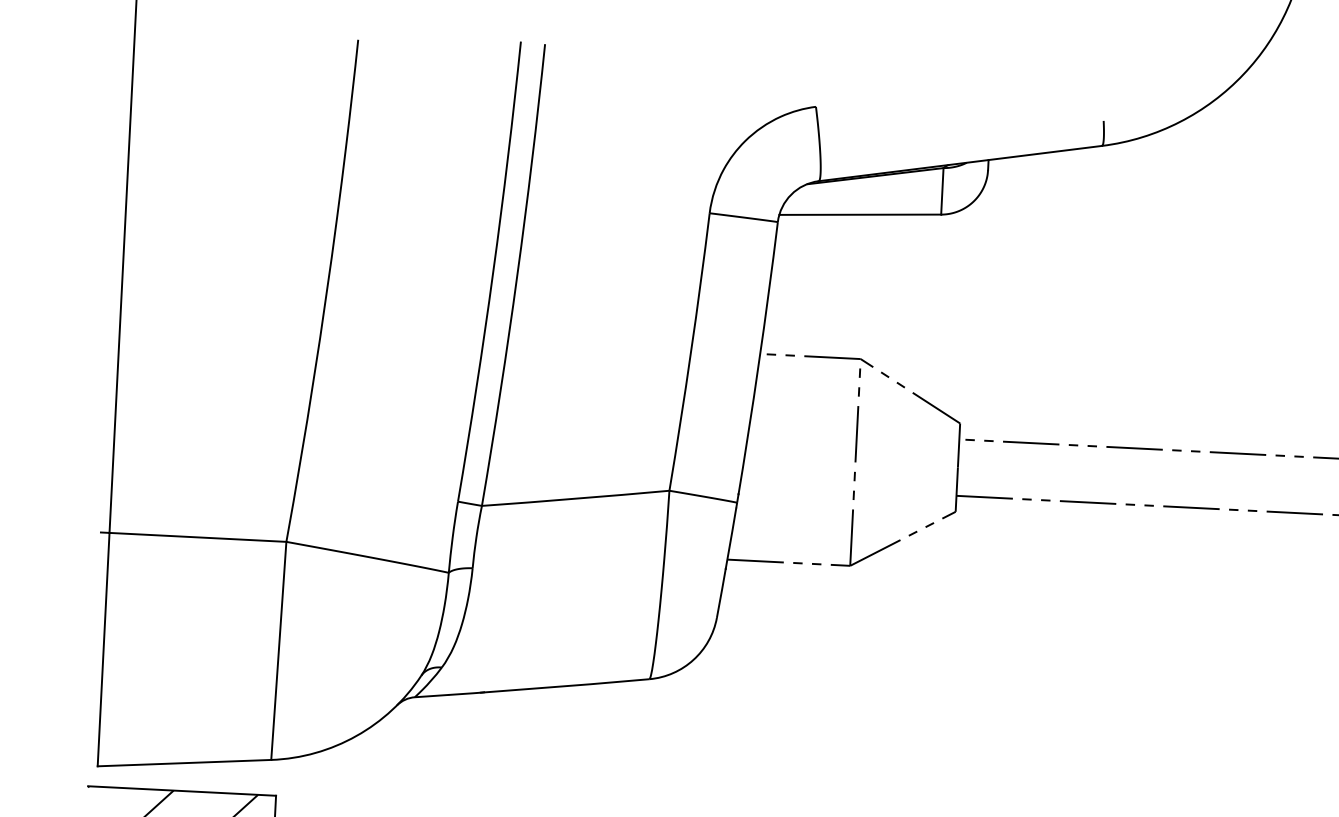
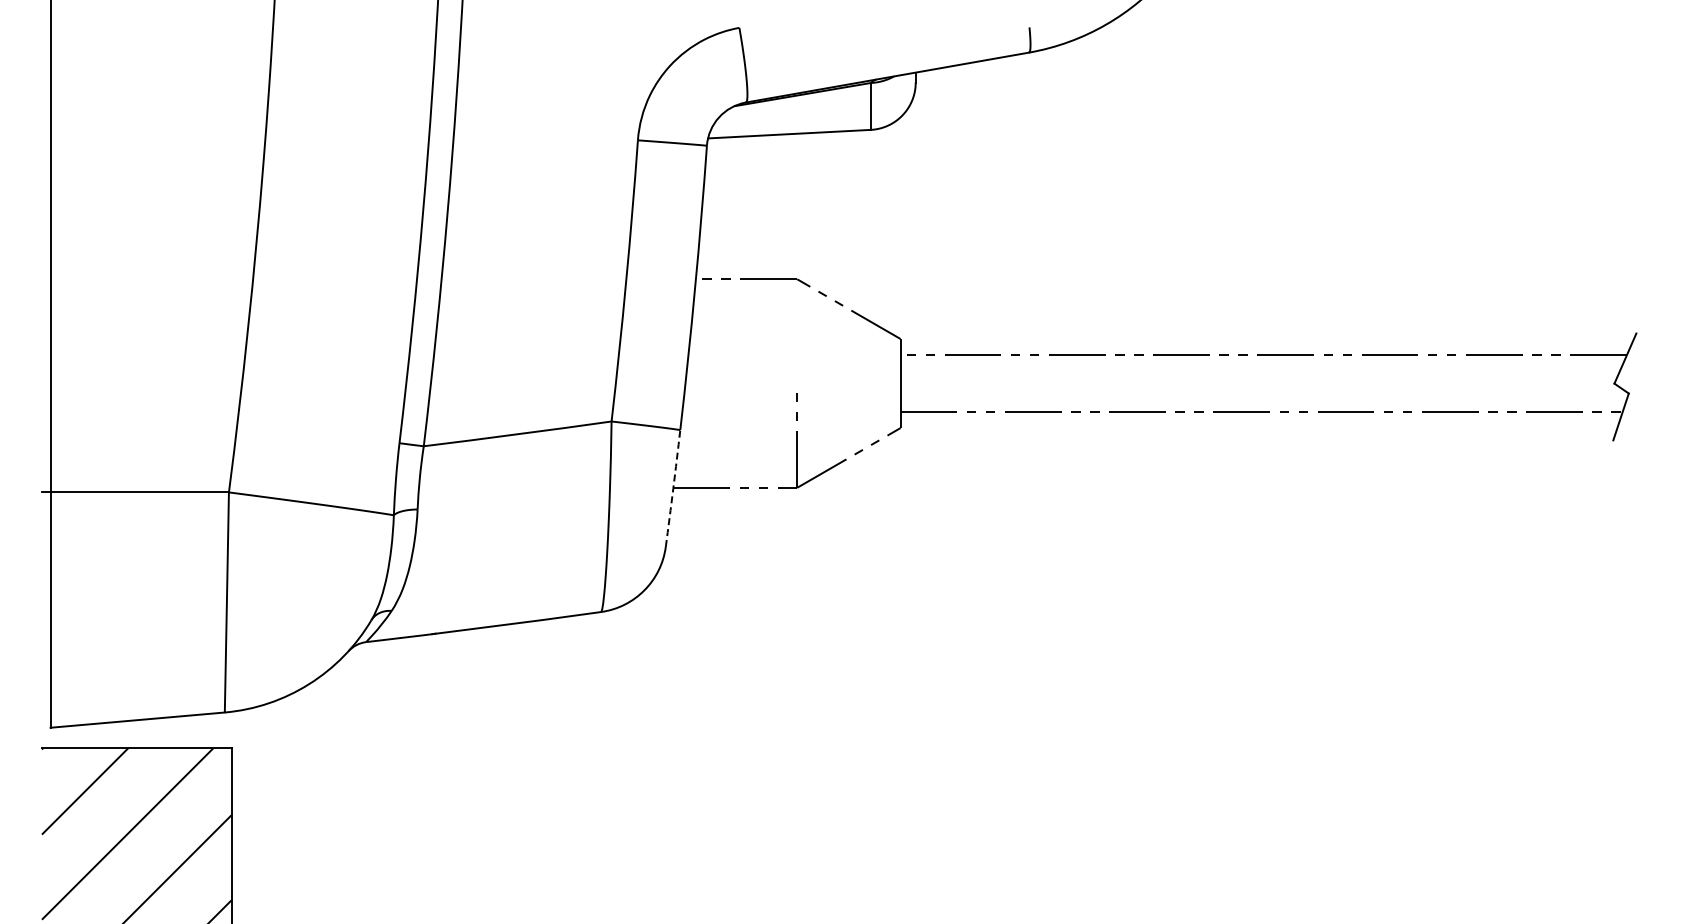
line: (857, 415) -> (796, 336), removed
arc: (727, 560) -> (673, 488), solid -> dashed

